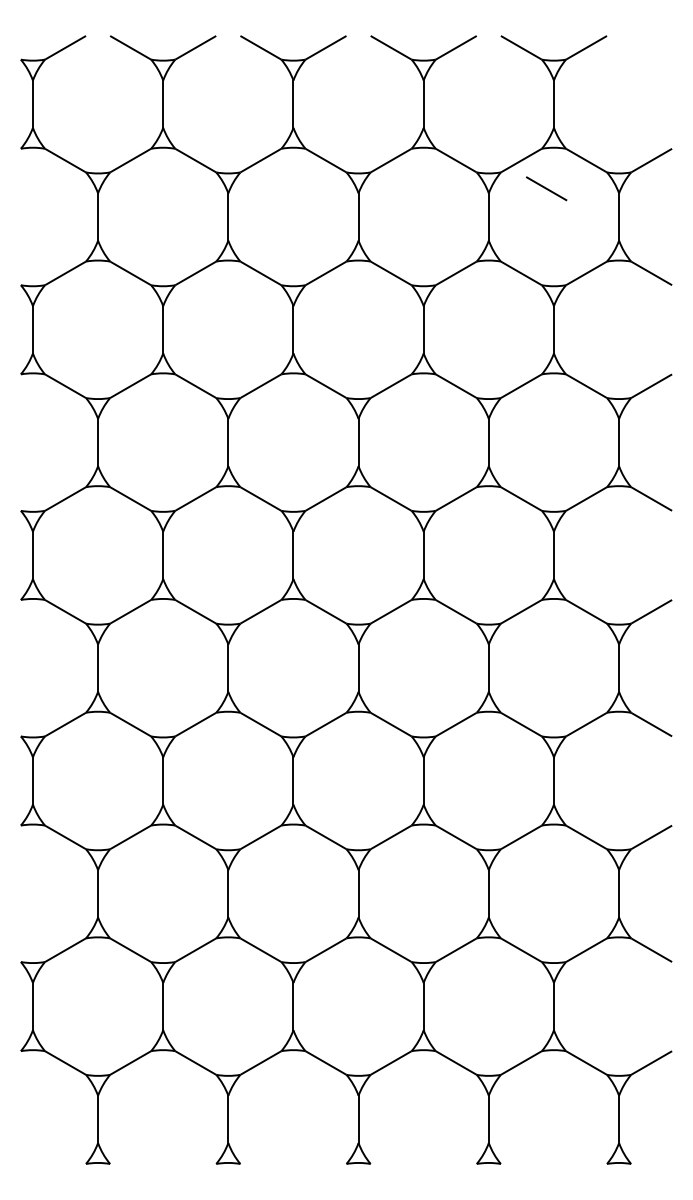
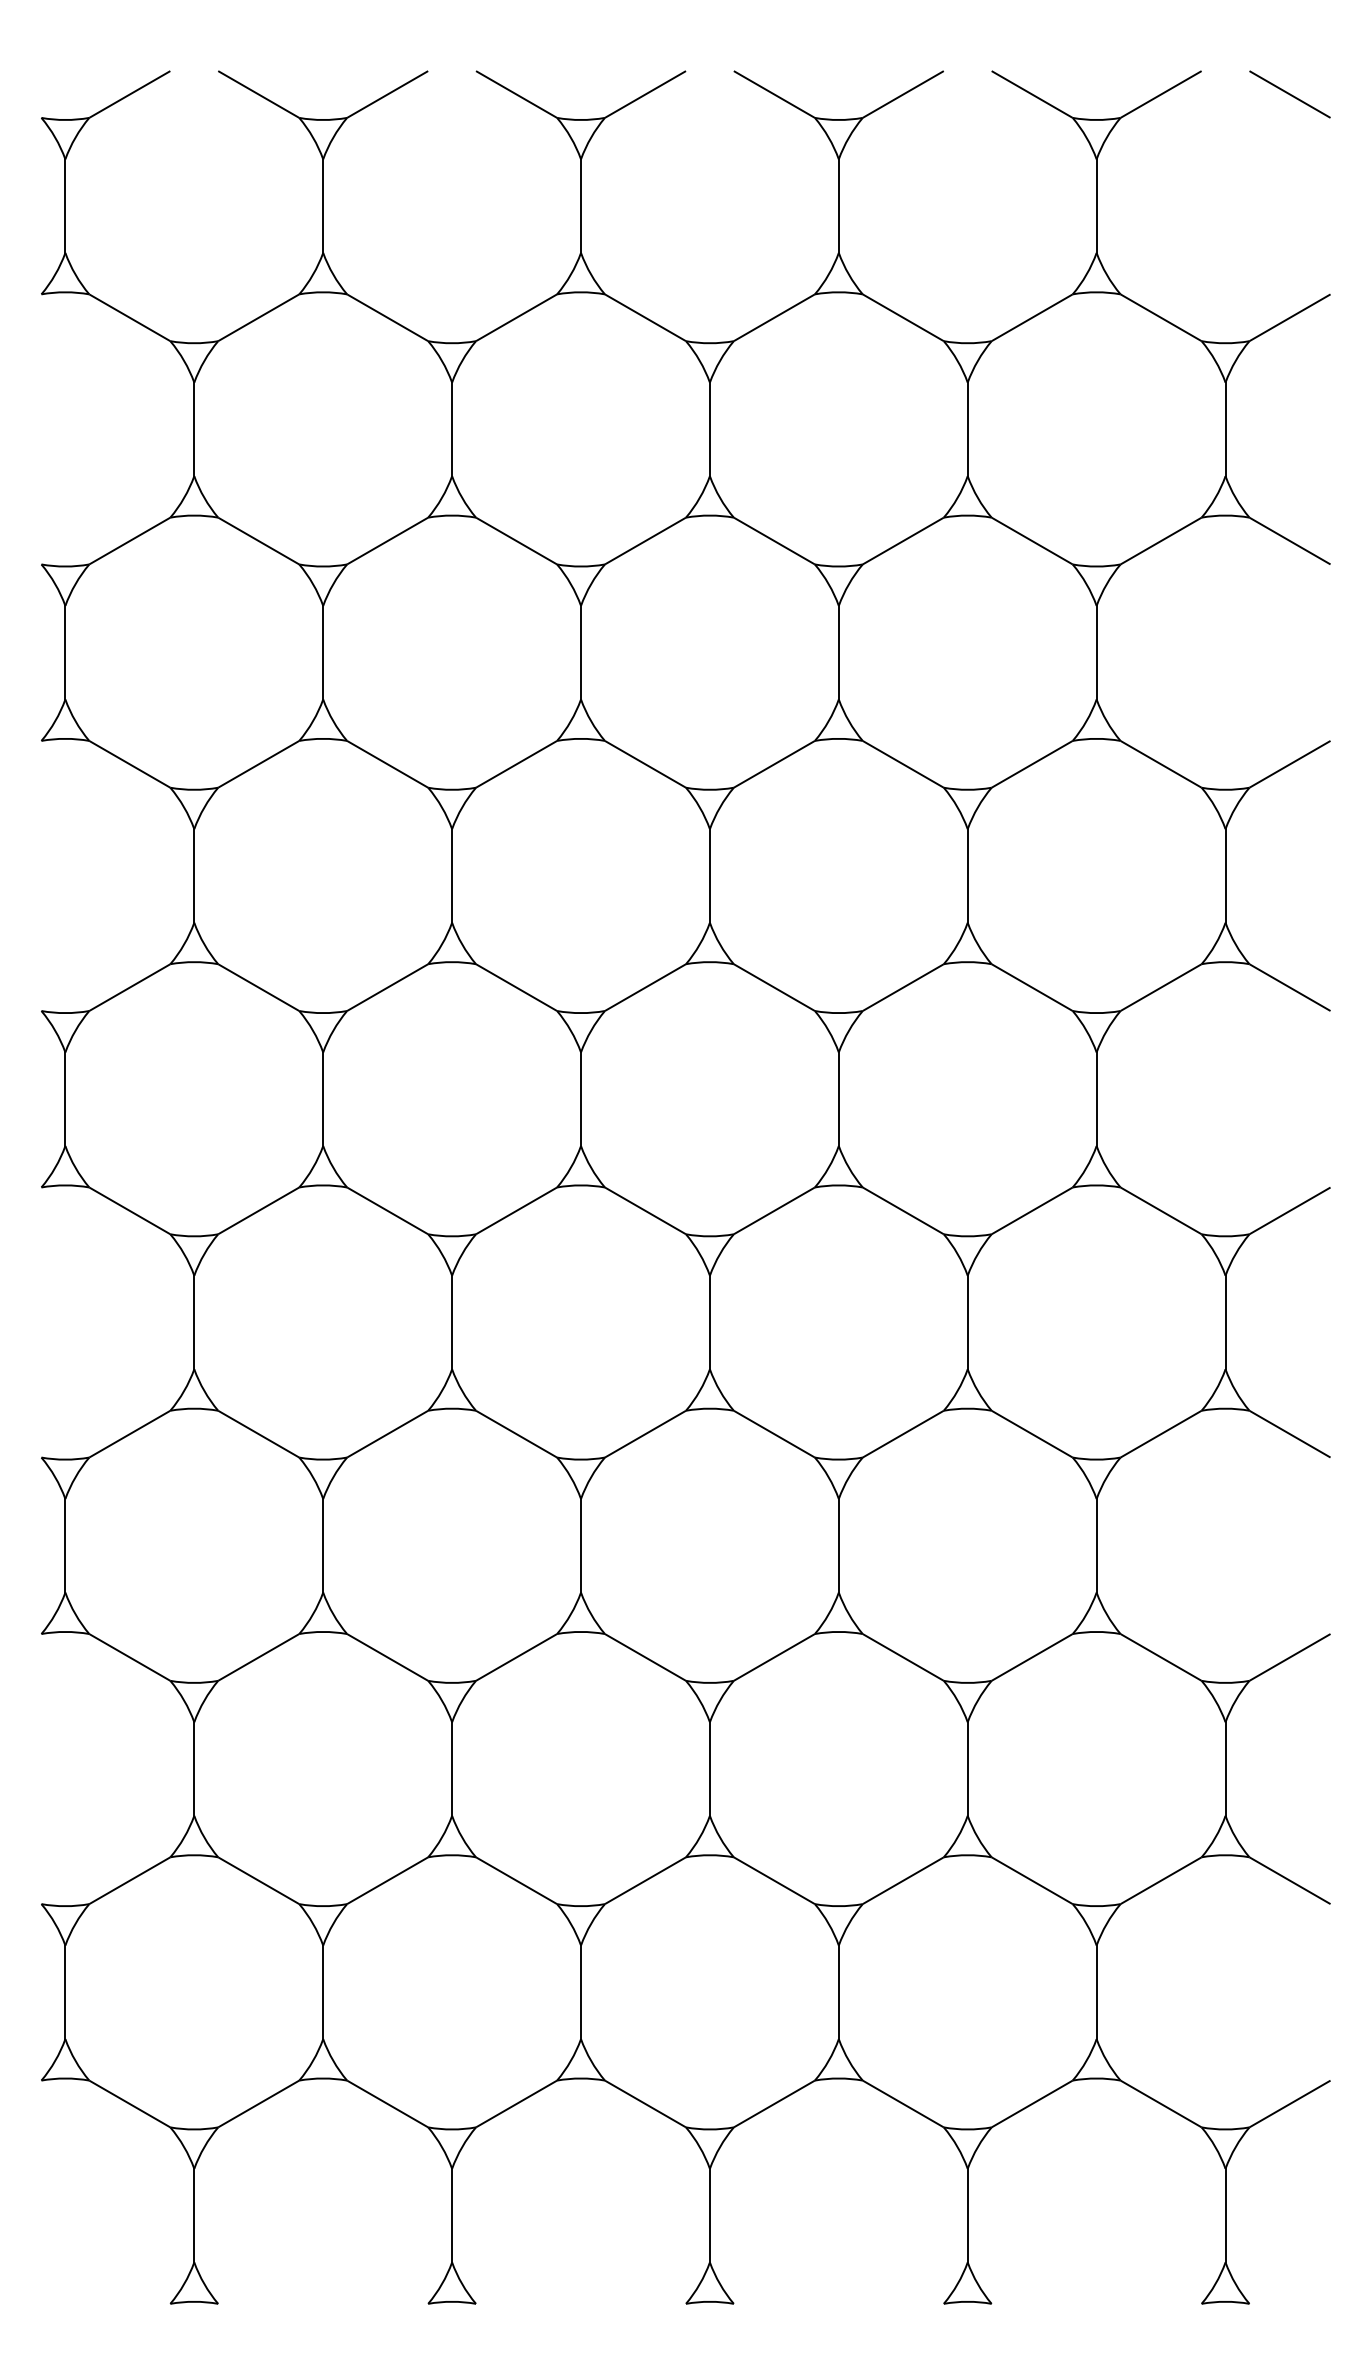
line: (546, 188) -> (1289, 93), moved

